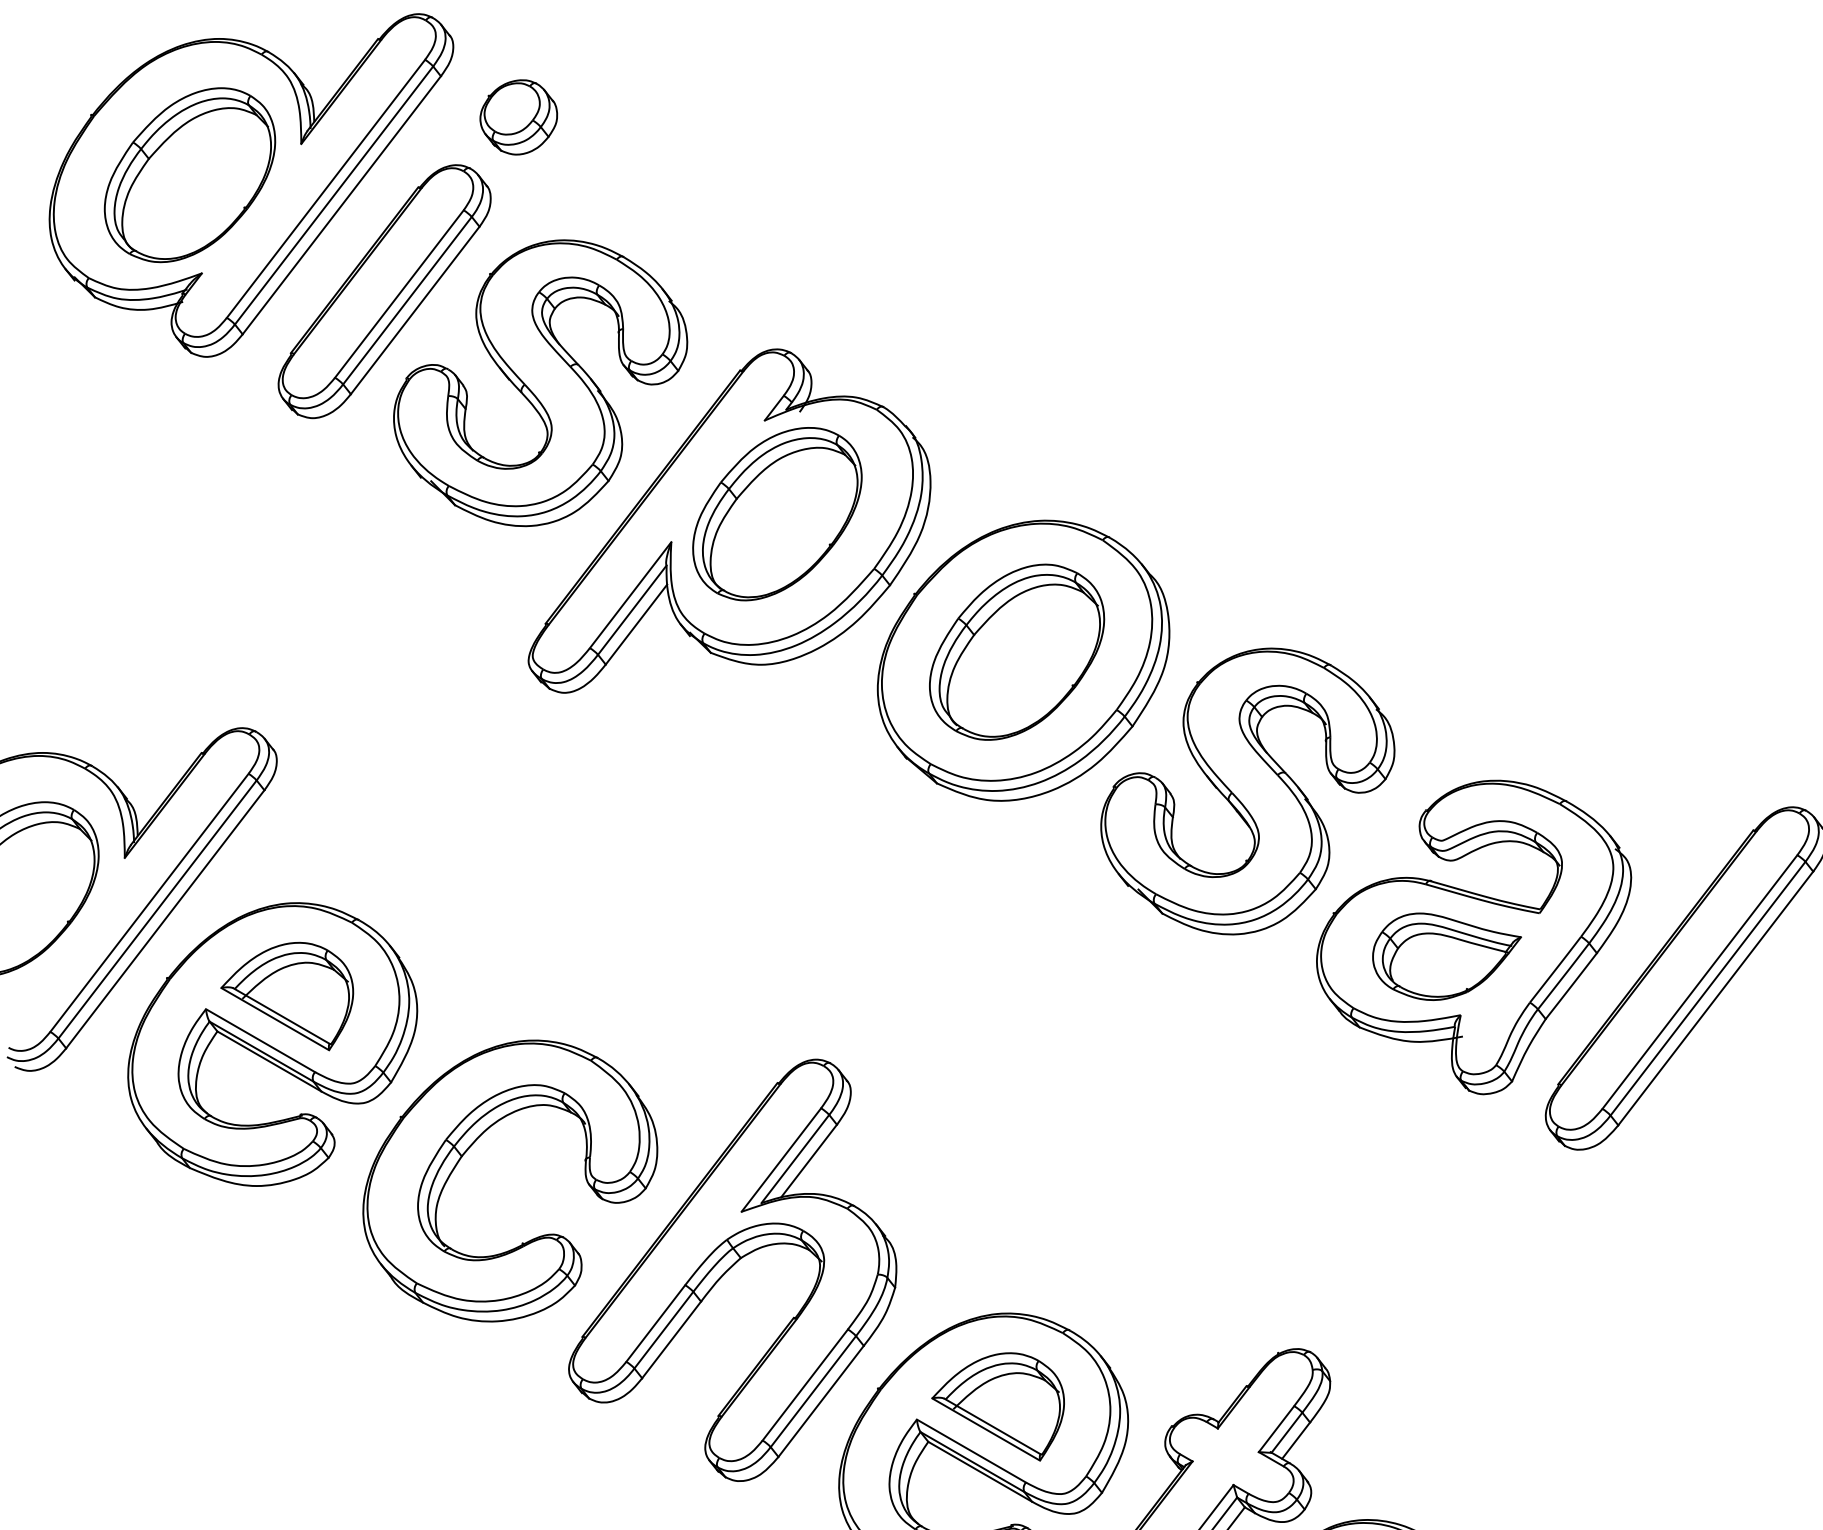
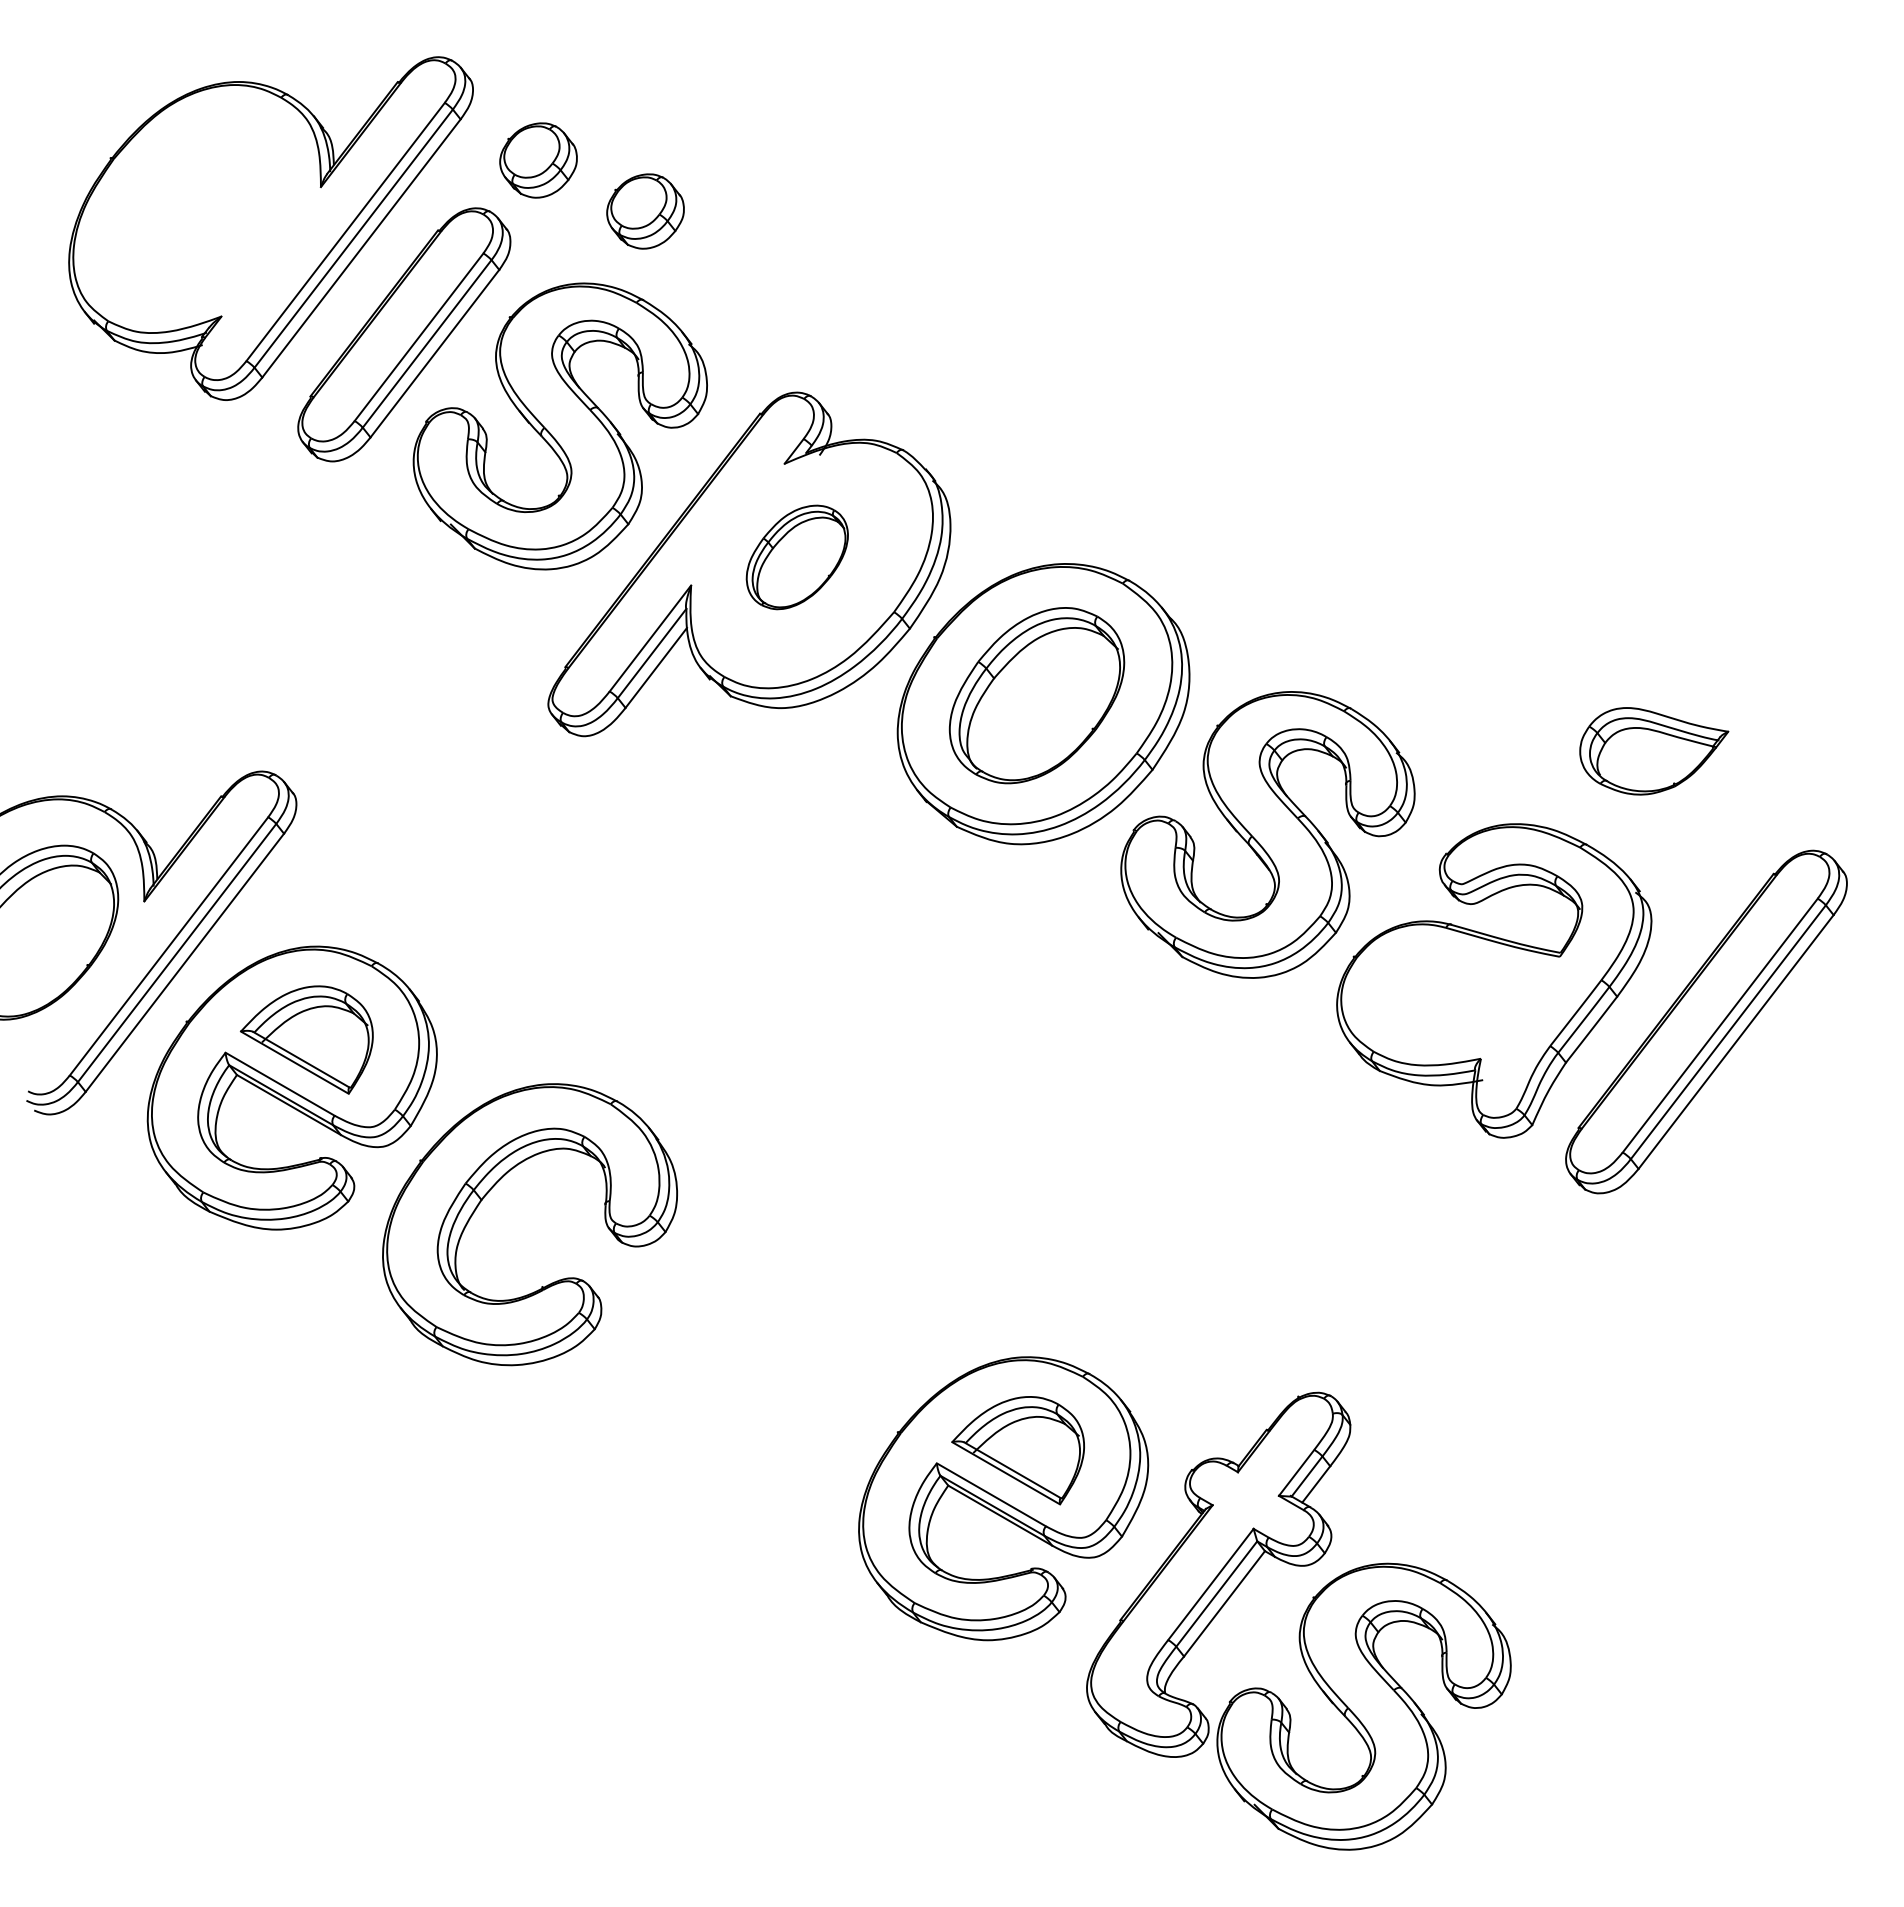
part: (625, 168) -> (645, 211), added
part: (189, 175) -> (209, 218), removed
part: (777, 514) -> (797, 557), size x0.6
part: (1447, 956) -> (1654, 751), moved
part: (732, 1269) -> (752, 1313), removed

